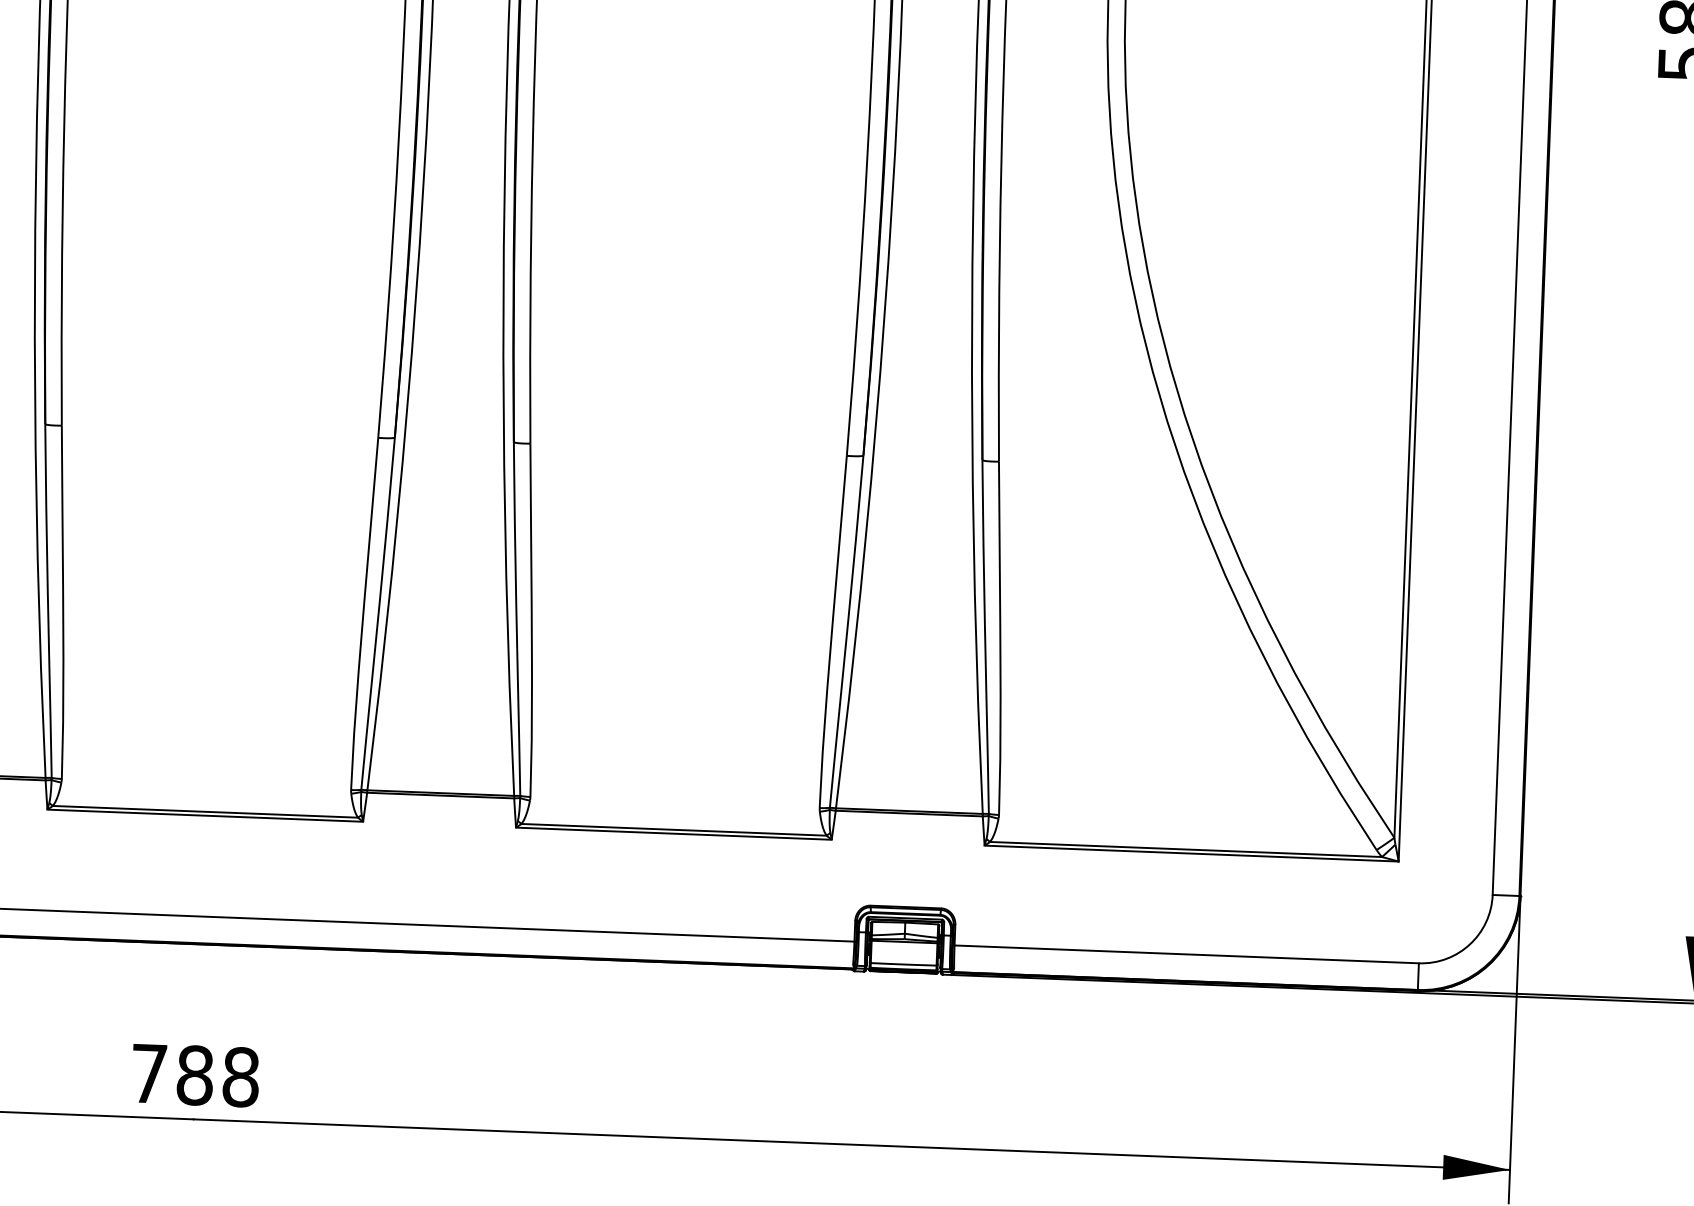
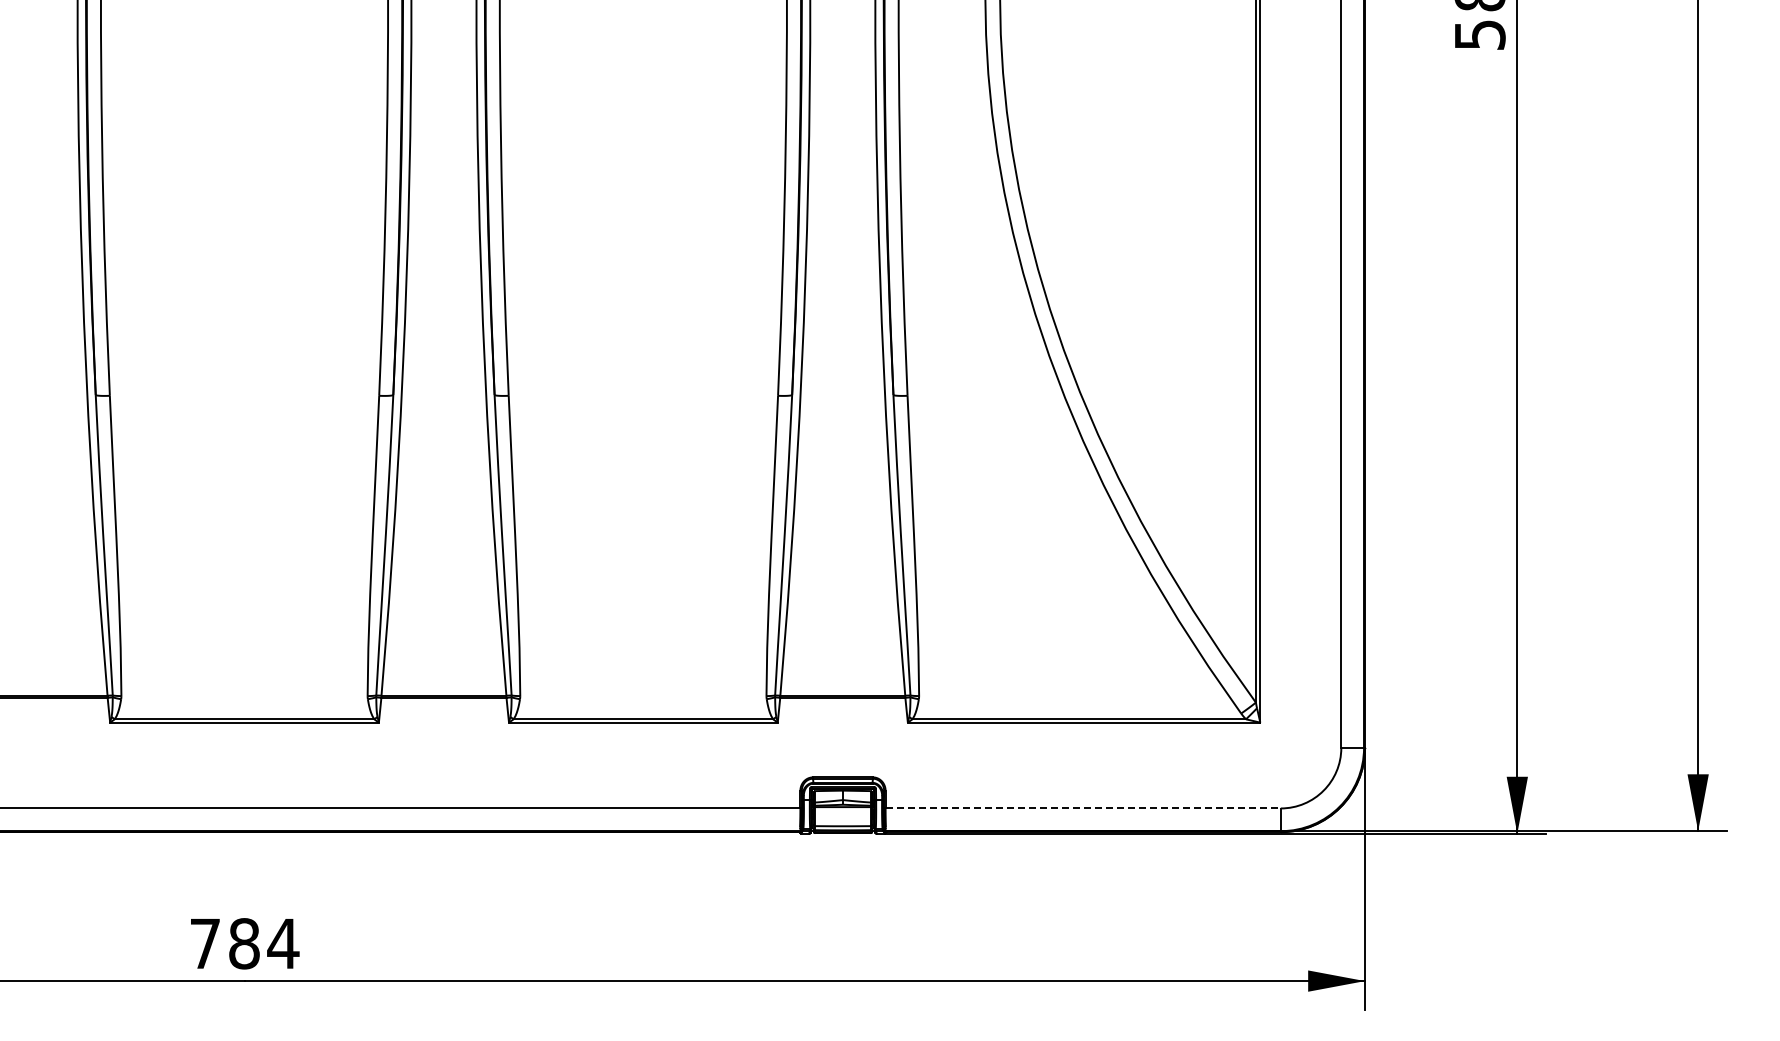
line: (1187, 954) -> (1083, 808), solid -> dashed
text: (241, 1076) -> (283, 943), 788 -> 784

